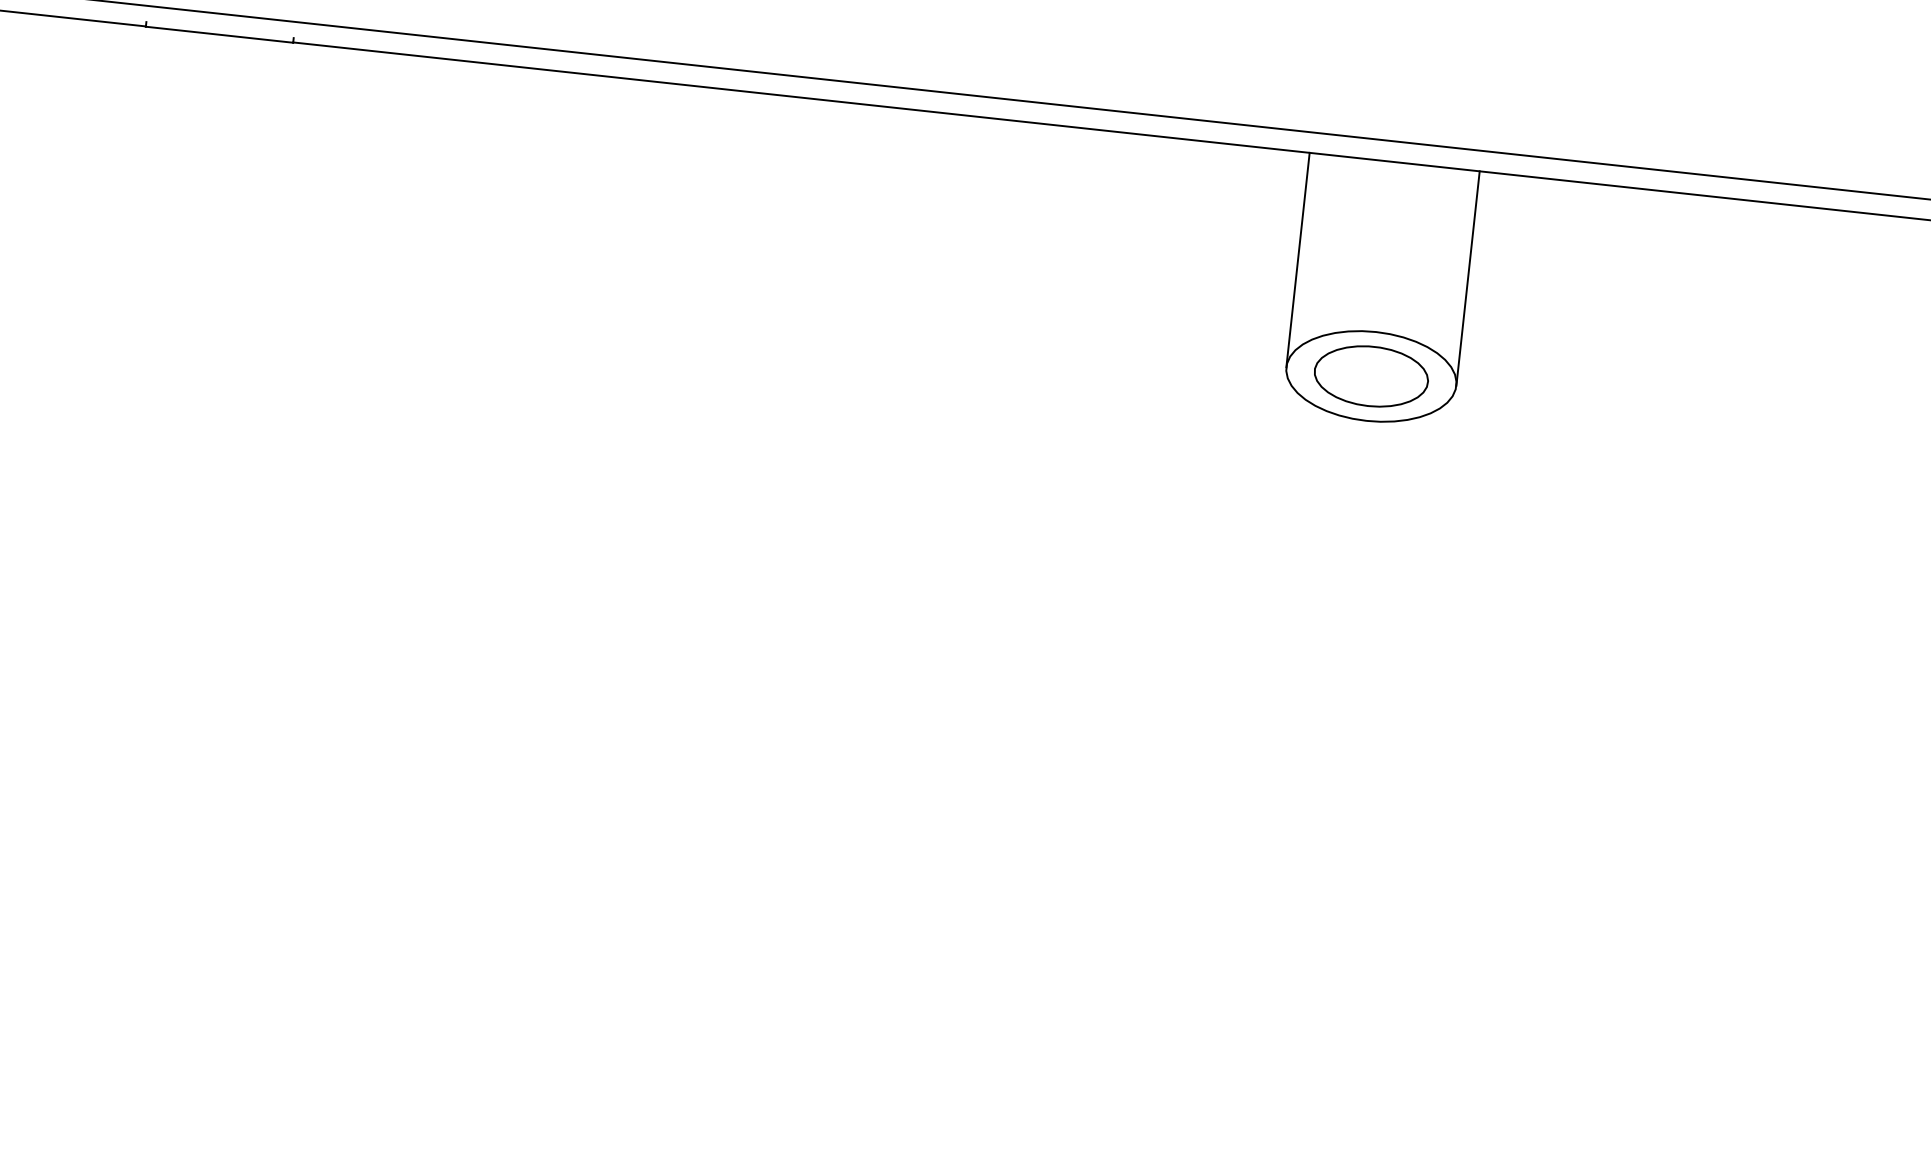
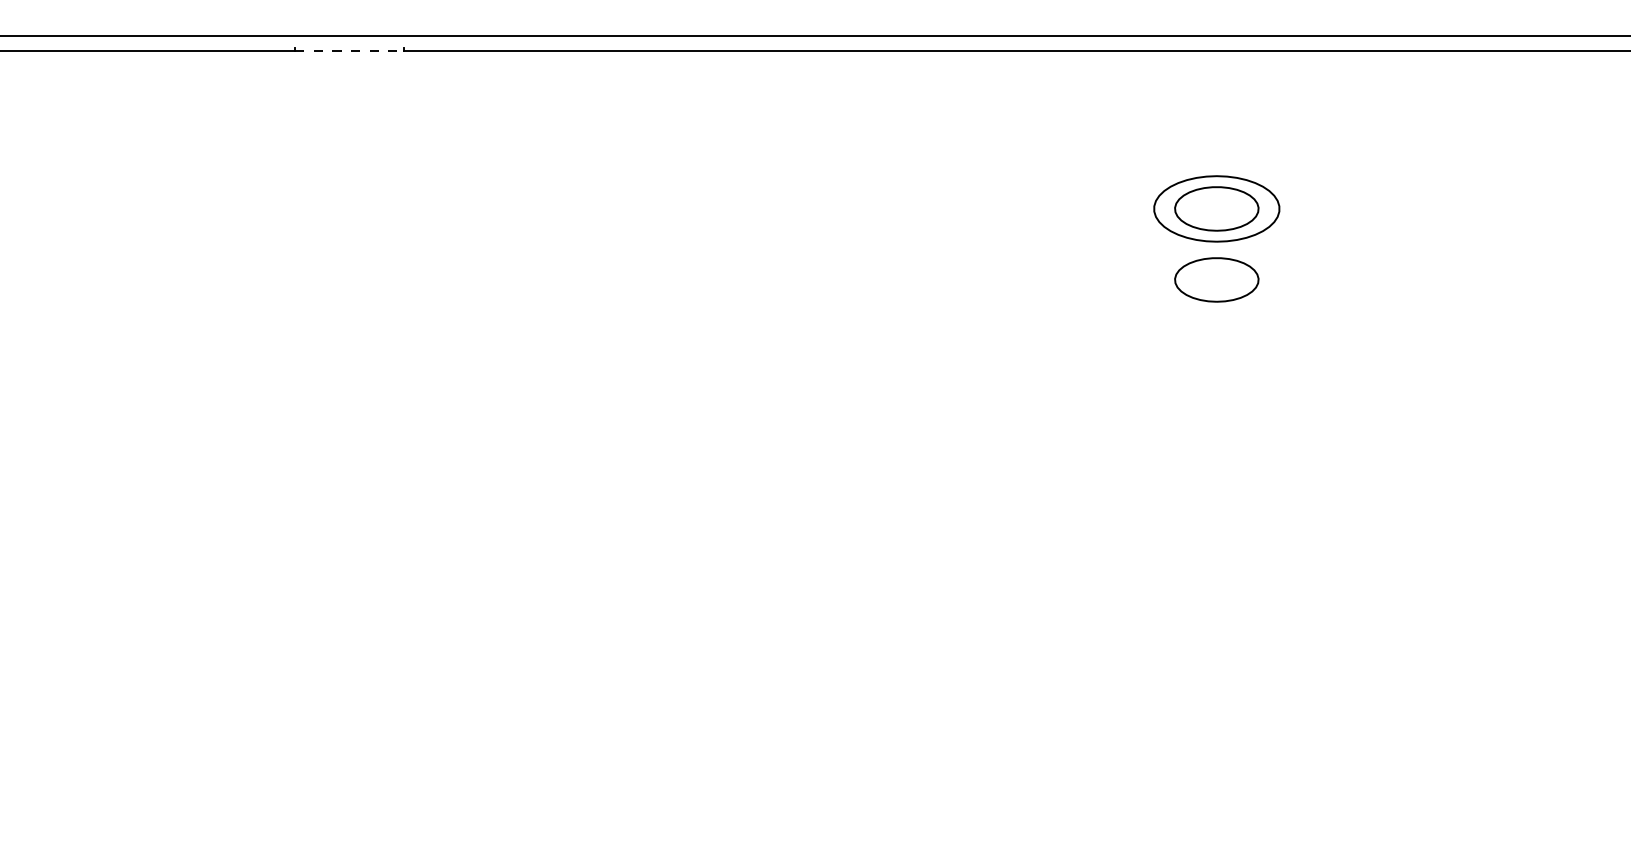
line: (219, 34) -> (349, 50), solid -> dashed
line: (1298, 259) -> (1154, 129), removed
line: (1467, 278) -> (1279, 129), removed
part: (1360, 471) -> (1216, 279), added

